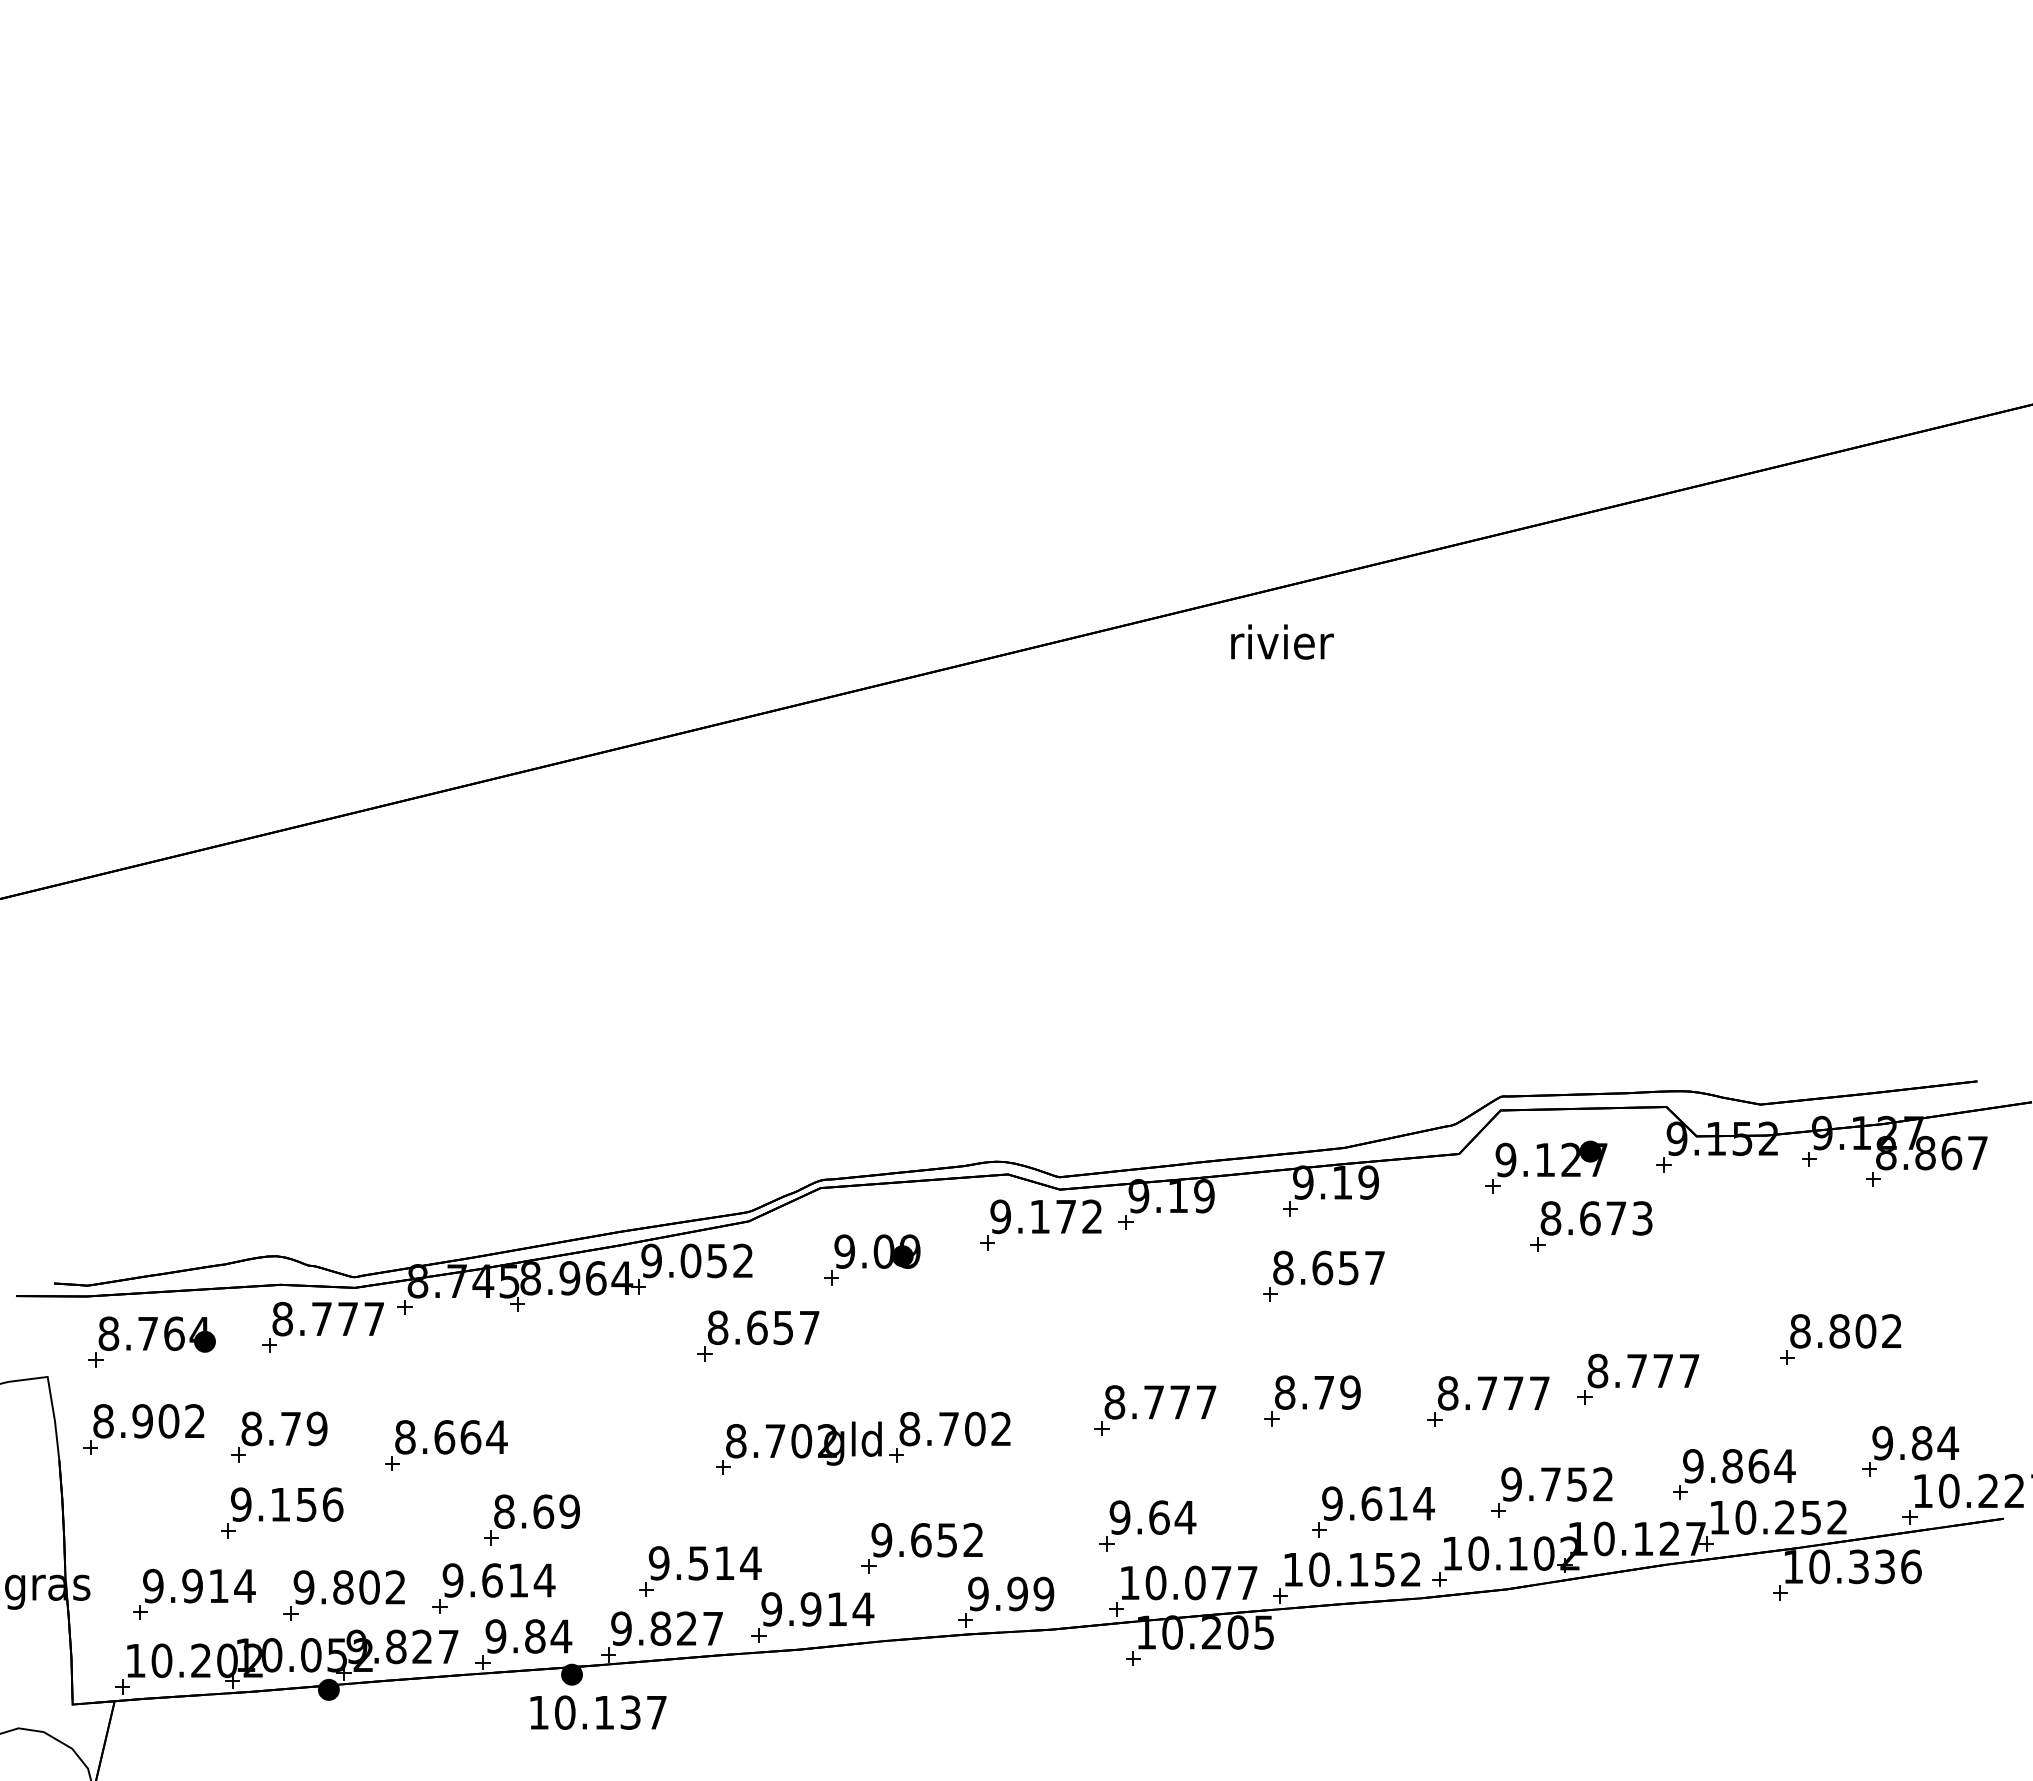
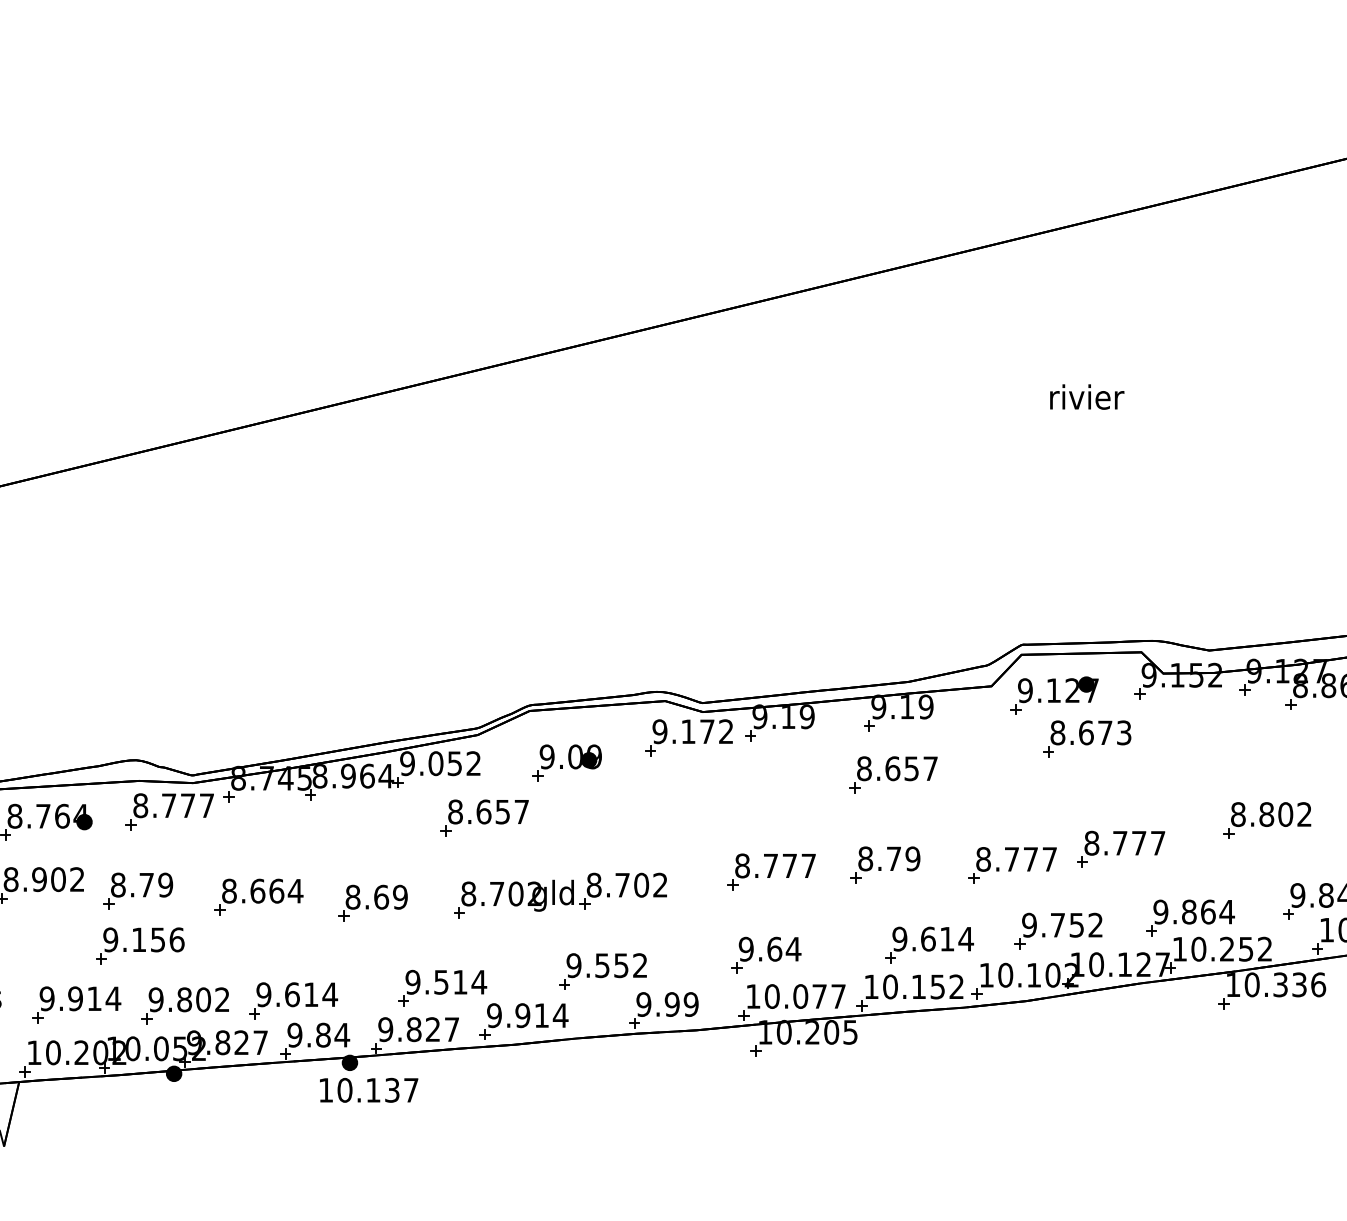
text: (1282, 641) -> (1087, 396), moved
part: (531, 1519) -> (372, 902), moved
text: (921, 1540) -> (602, 965), 9.652 -> 9.552

